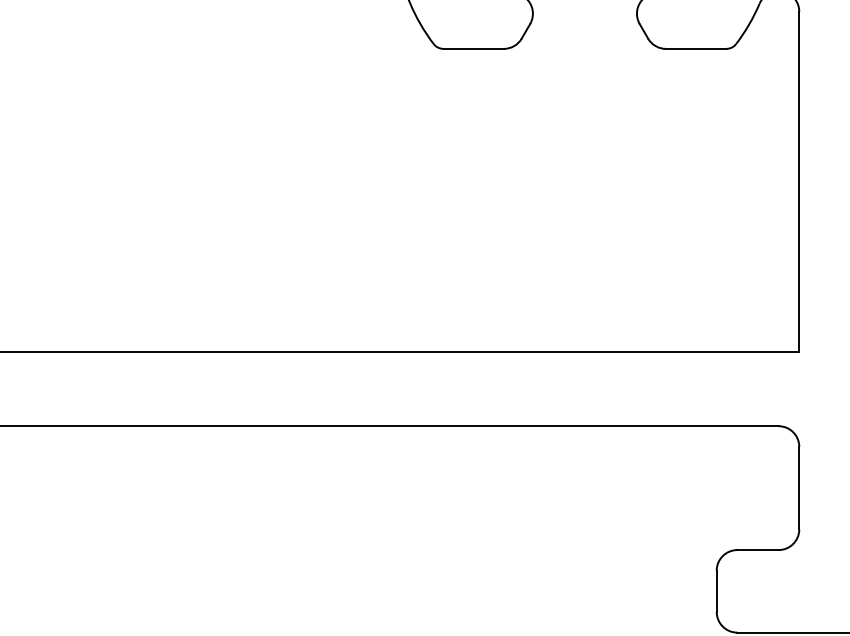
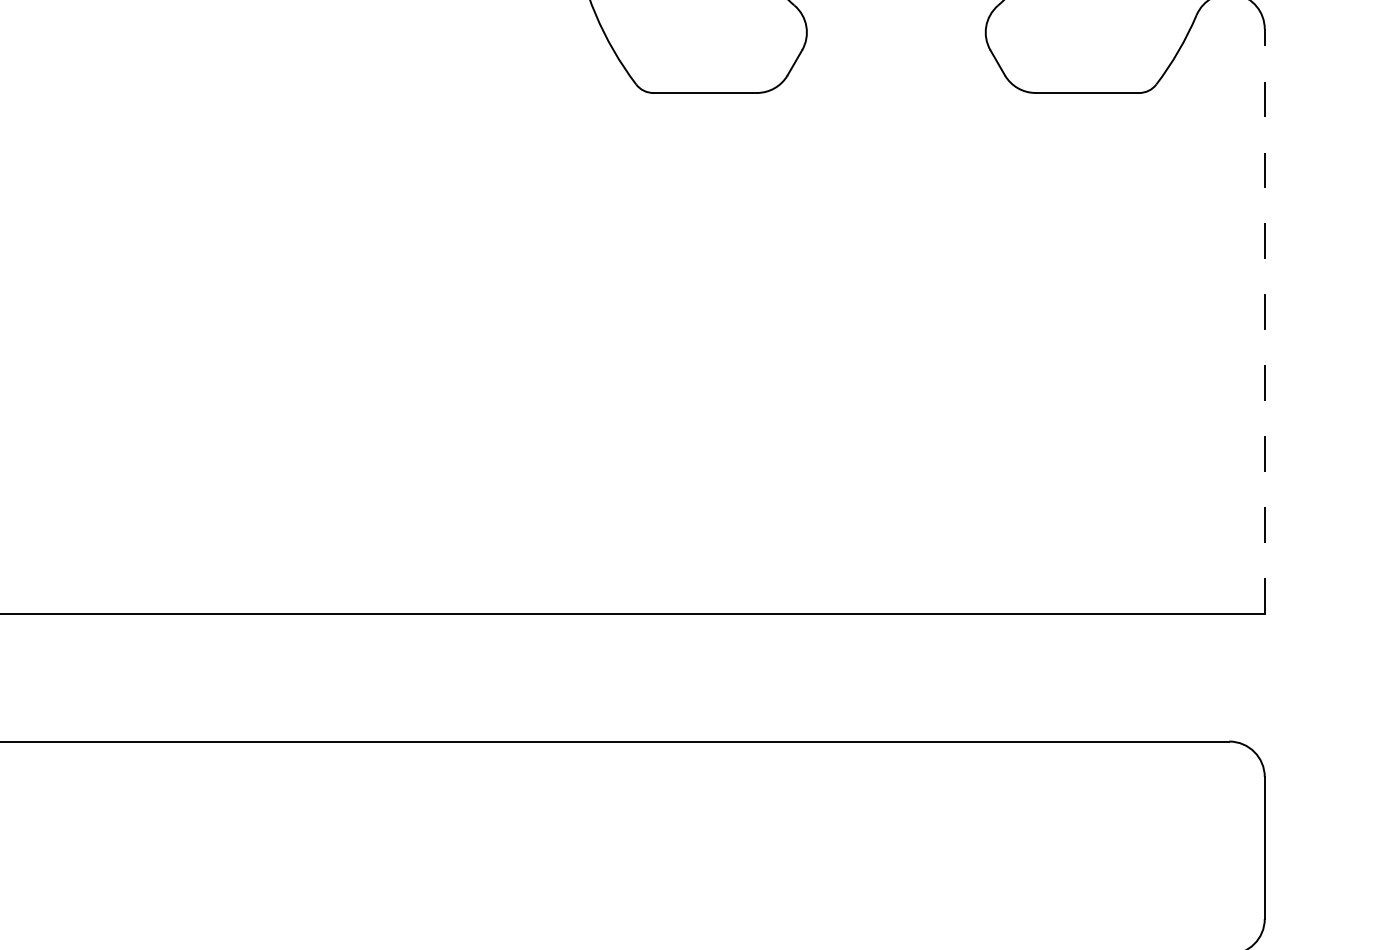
line: (799, 181) -> (1265, 320), solid -> dashed

